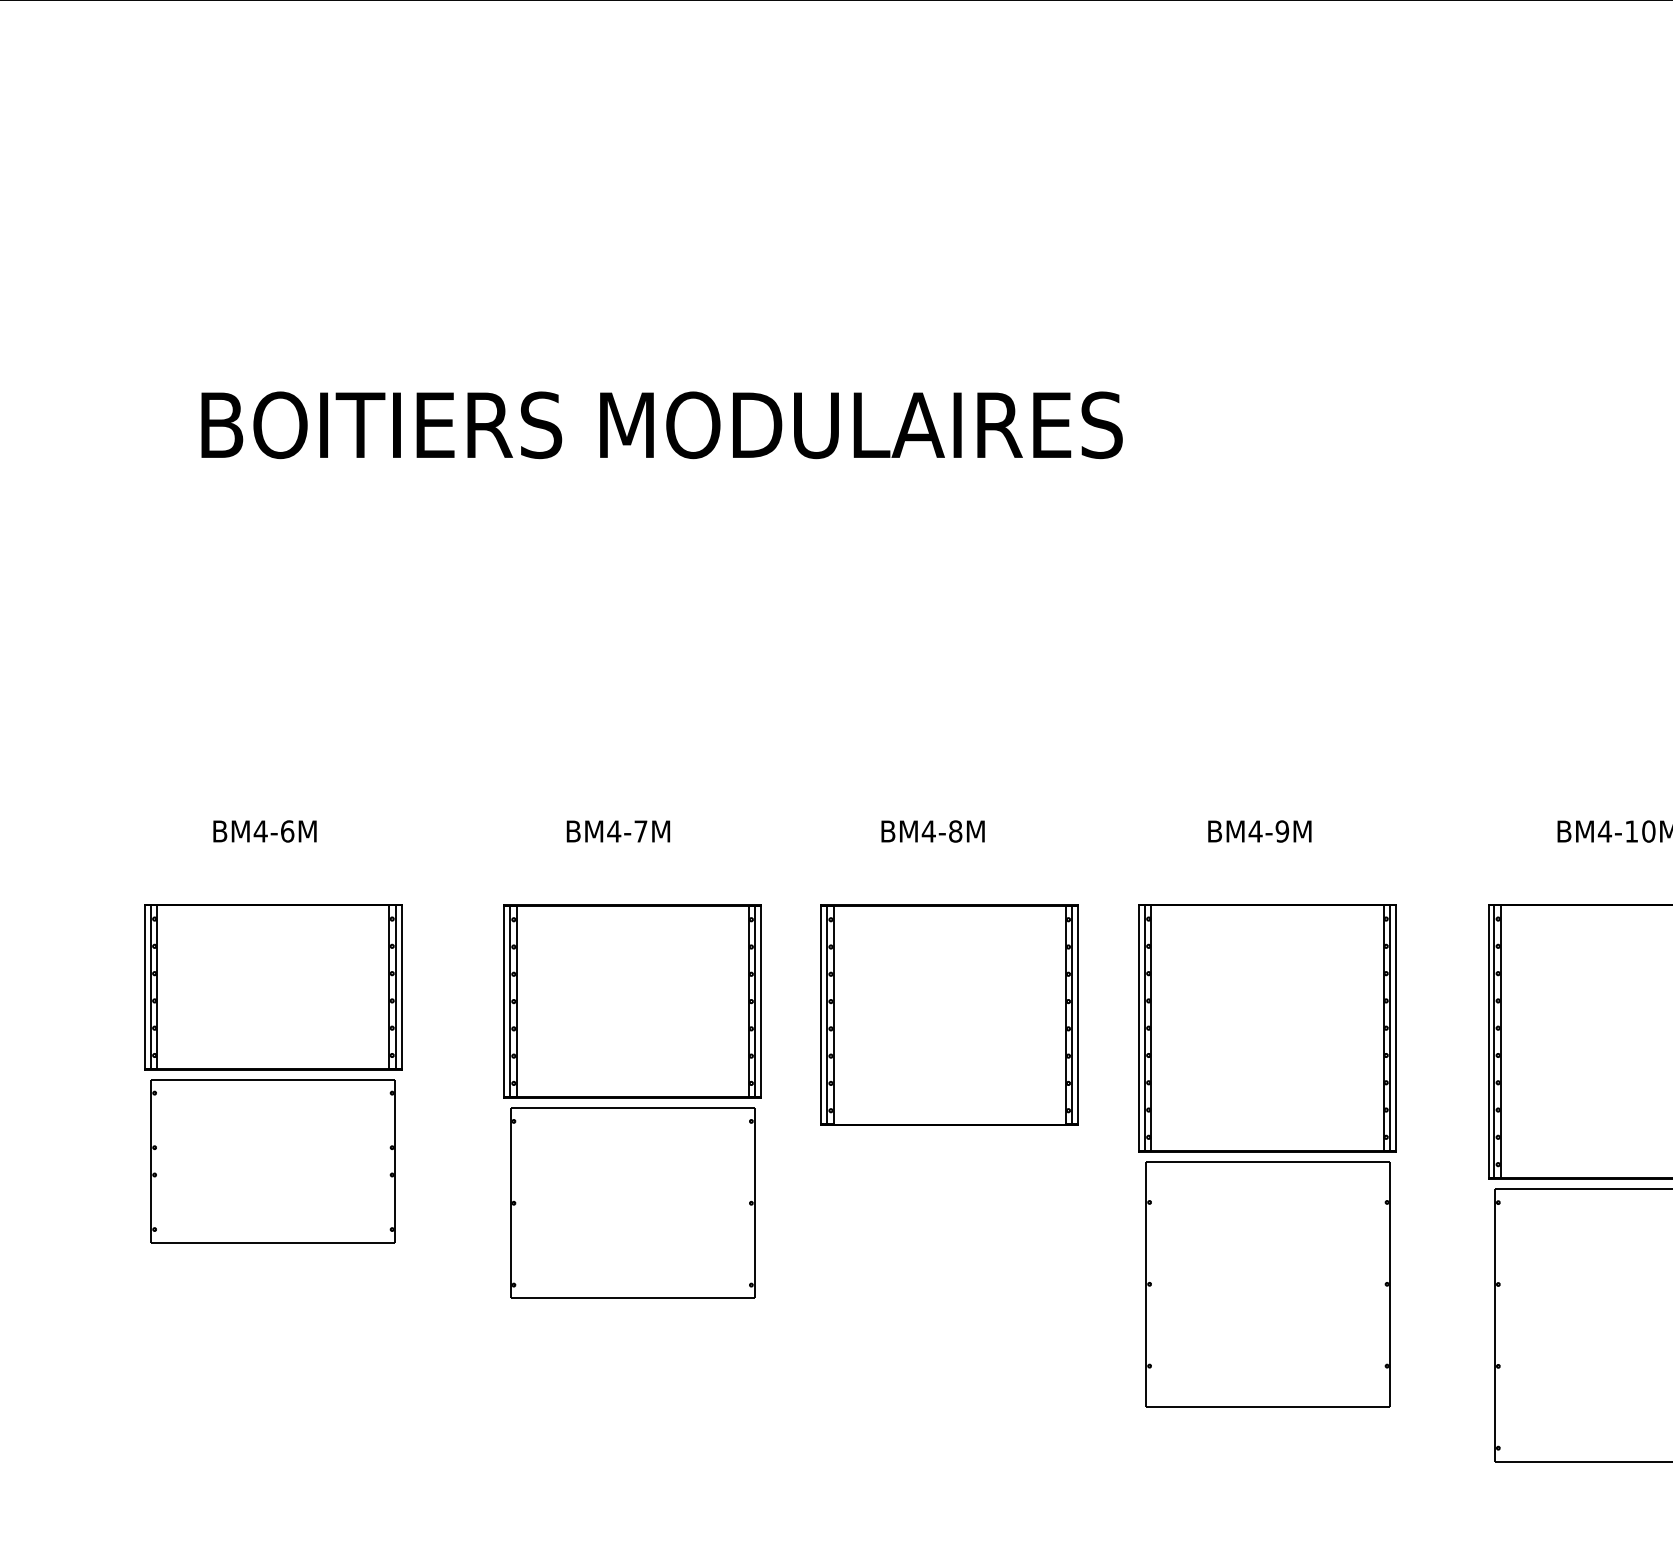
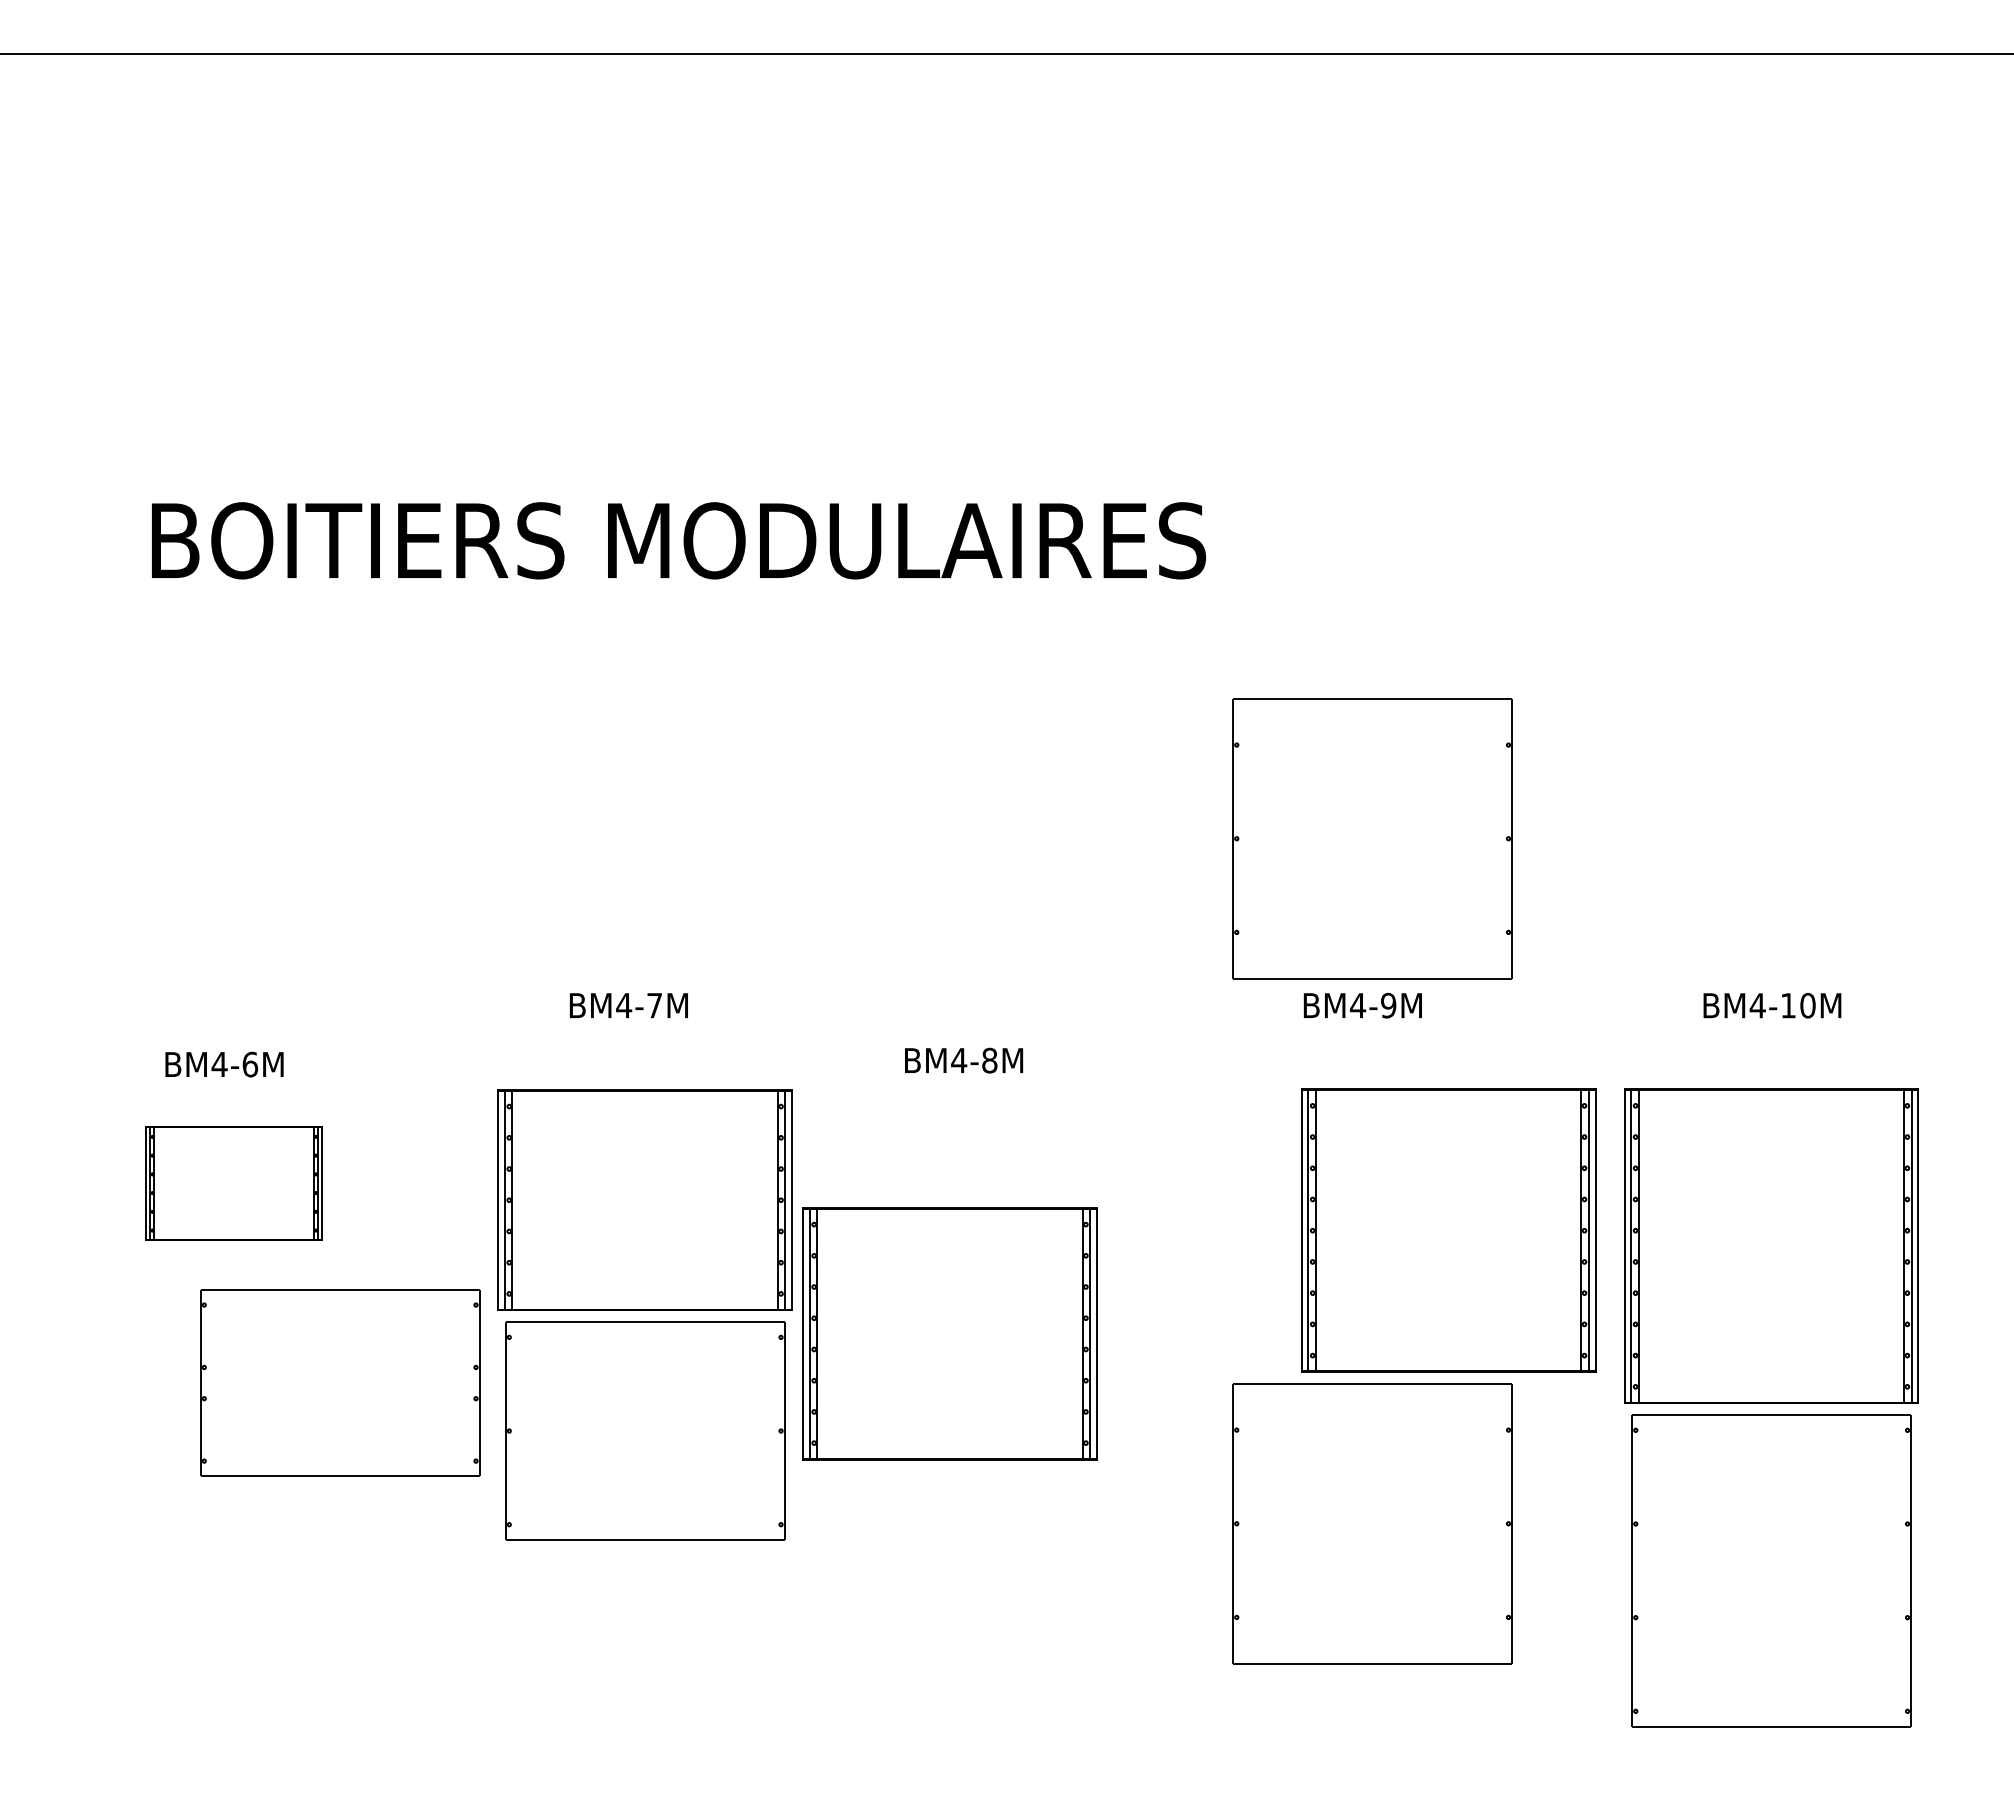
part: (1268, 685) -> (1372, 838), added
text: (265, 831) -> (224, 1064), moved
text: (933, 831) -> (964, 1060), moved
part: (272, 986) -> (233, 1183), size x0.6
part: (949, 1014) -> (949, 1333), moved
part: (1267, 1028) -> (1448, 1230), moved
part: (273, 1160) -> (340, 1382), moved

